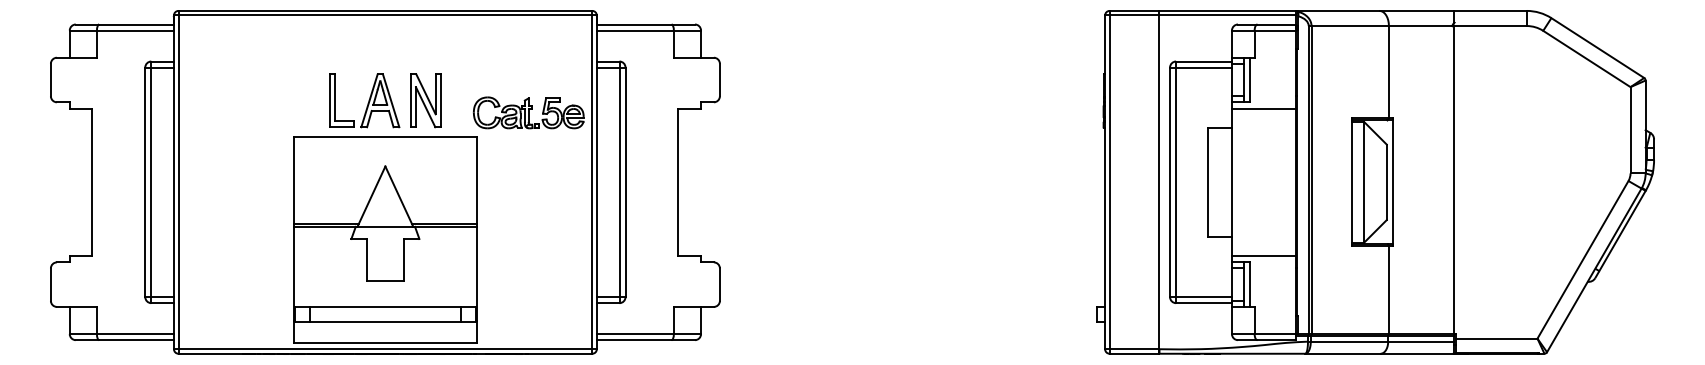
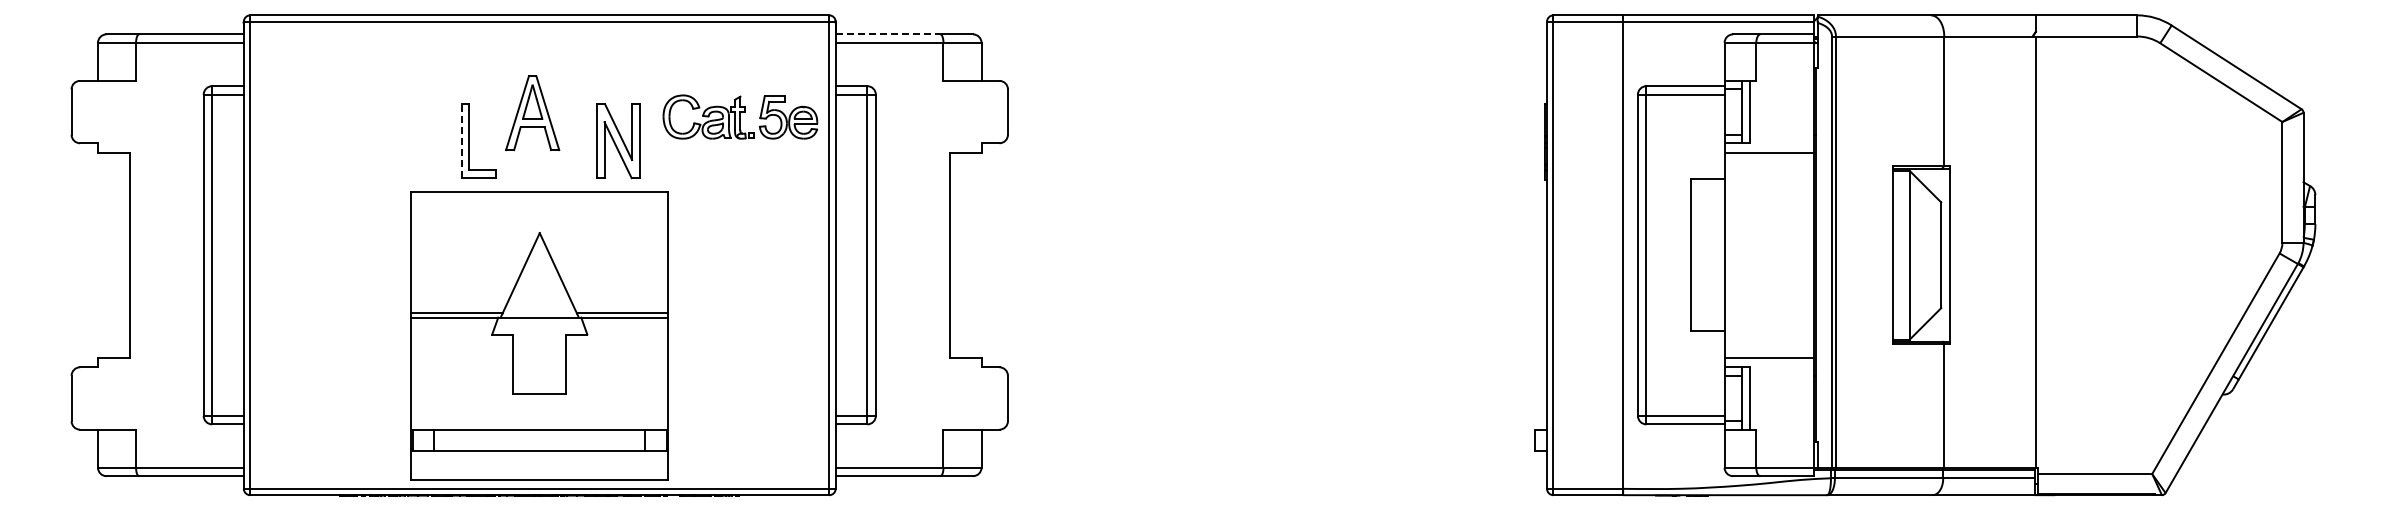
line: (634, 24) -> (888, 34), solid -> dashed
line: (329, 101) -> (461, 141), solid -> dashed
part: (380, 101) -> (532, 113), moved
part: (425, 101) -> (618, 141), moved
part: (528, 112) -> (740, 116), moved

